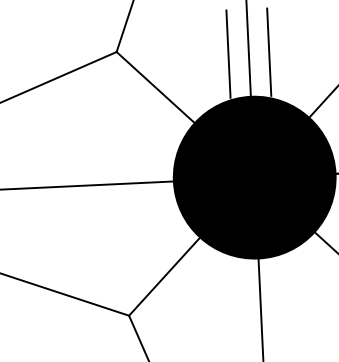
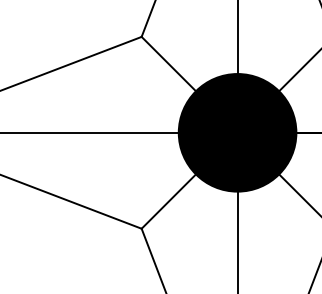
line: (269, 52) -> (252, 42), removed
line: (228, 54) -> (222, 42), removed

